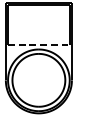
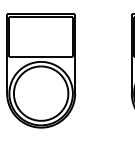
line: (39, 45) -> (41, 57), dashed -> solid

